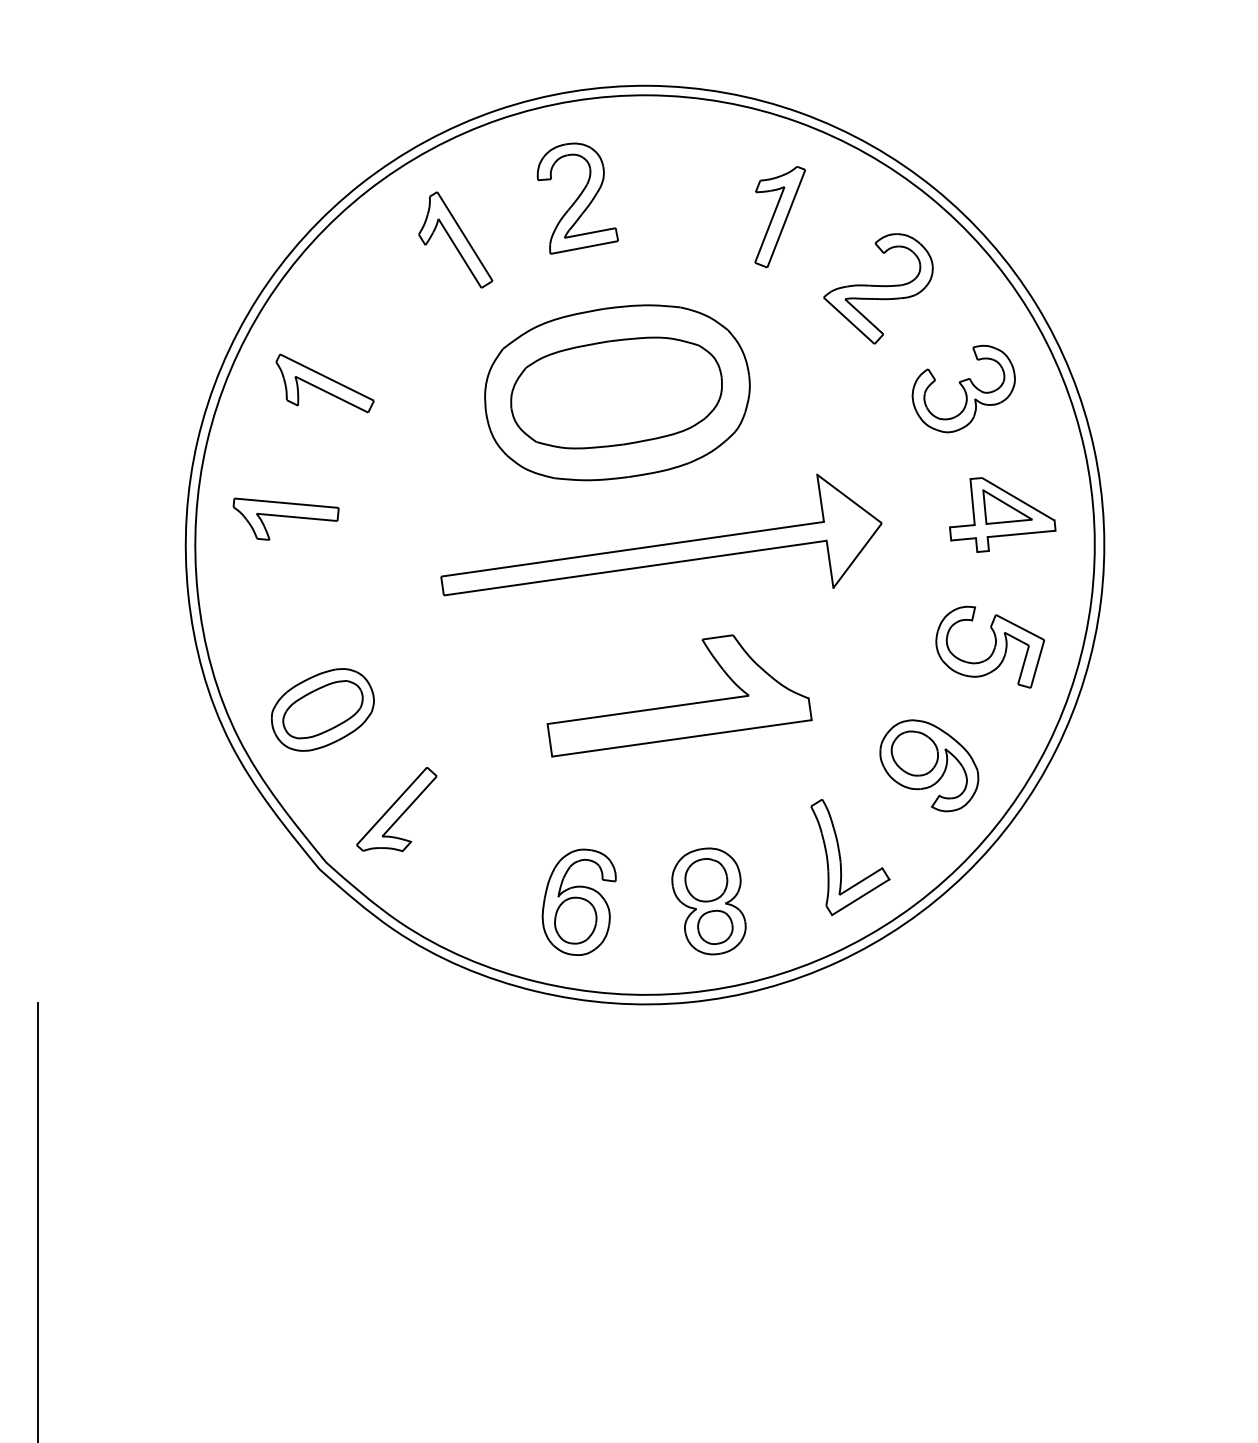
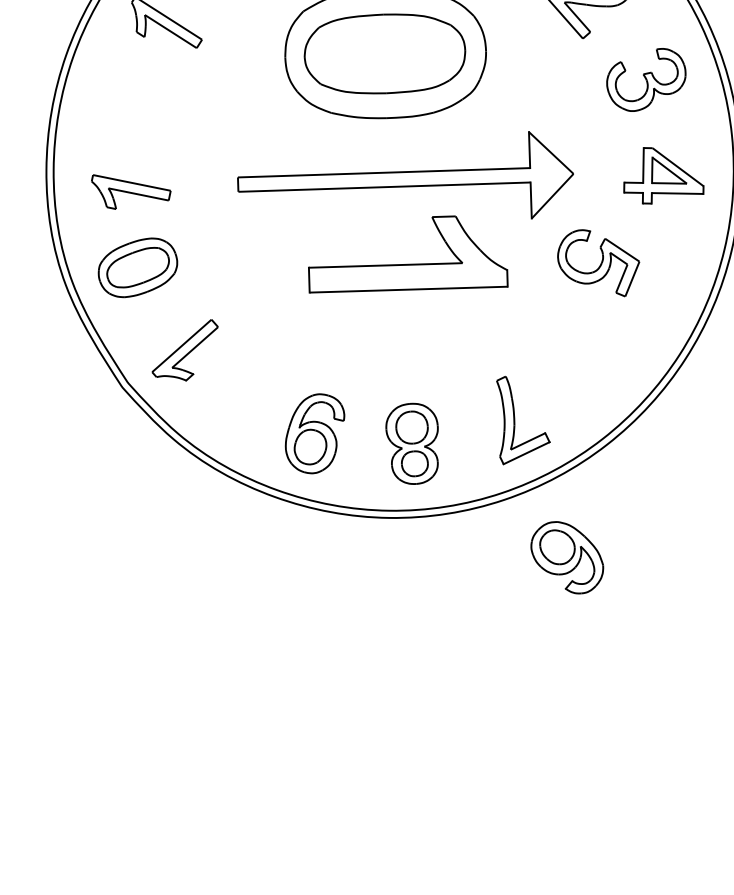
part: (285, 518) -> (129, 194), moved
part: (990, 646) -> (598, 262), moved
part: (679, 704) -> (409, 264), moved
part: (929, 765) -> (567, 557), moved

